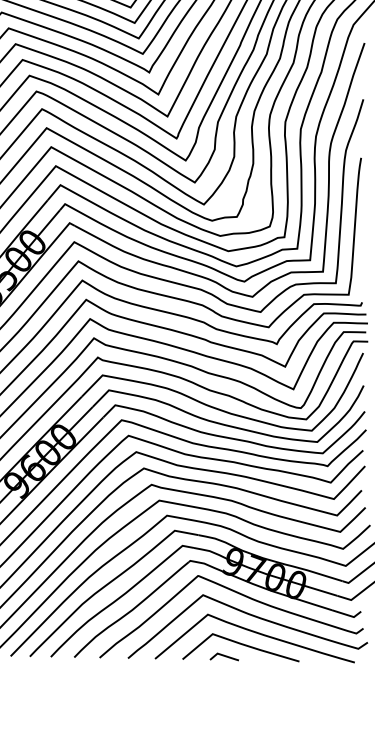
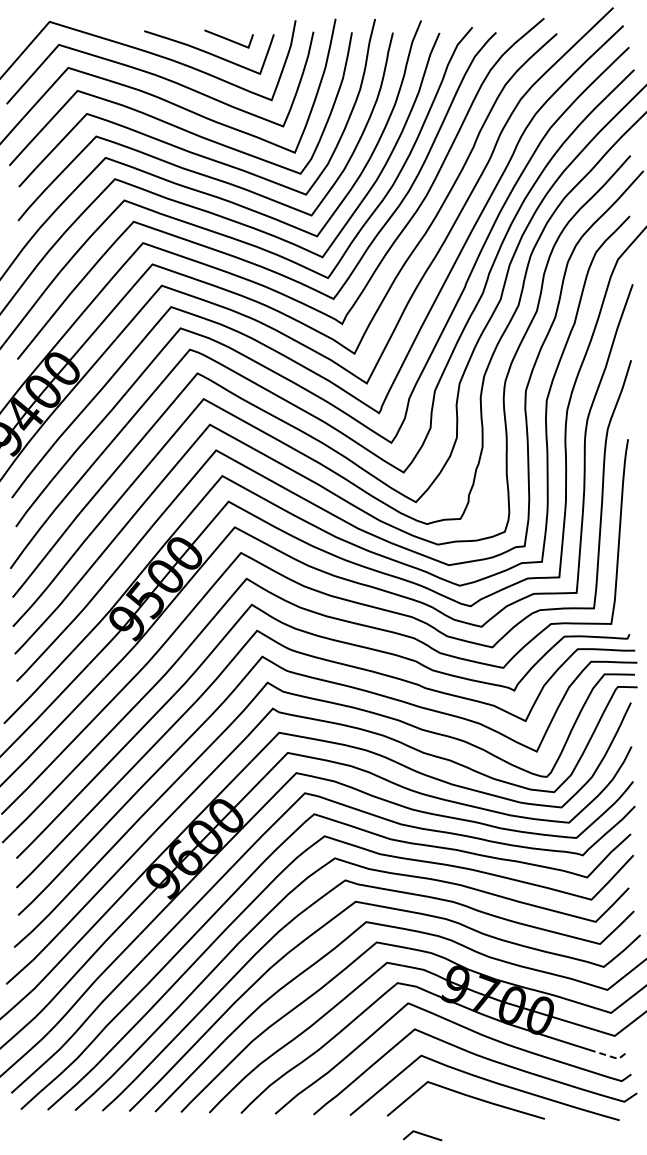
line: (348, 615) -> (611, 1056), solid -> dashed
line: (224, 656) -> (422, 1135), moved

